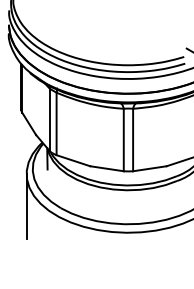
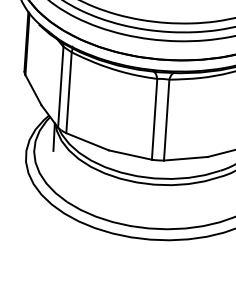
line: (26, 206) -> (22, 197), removed

